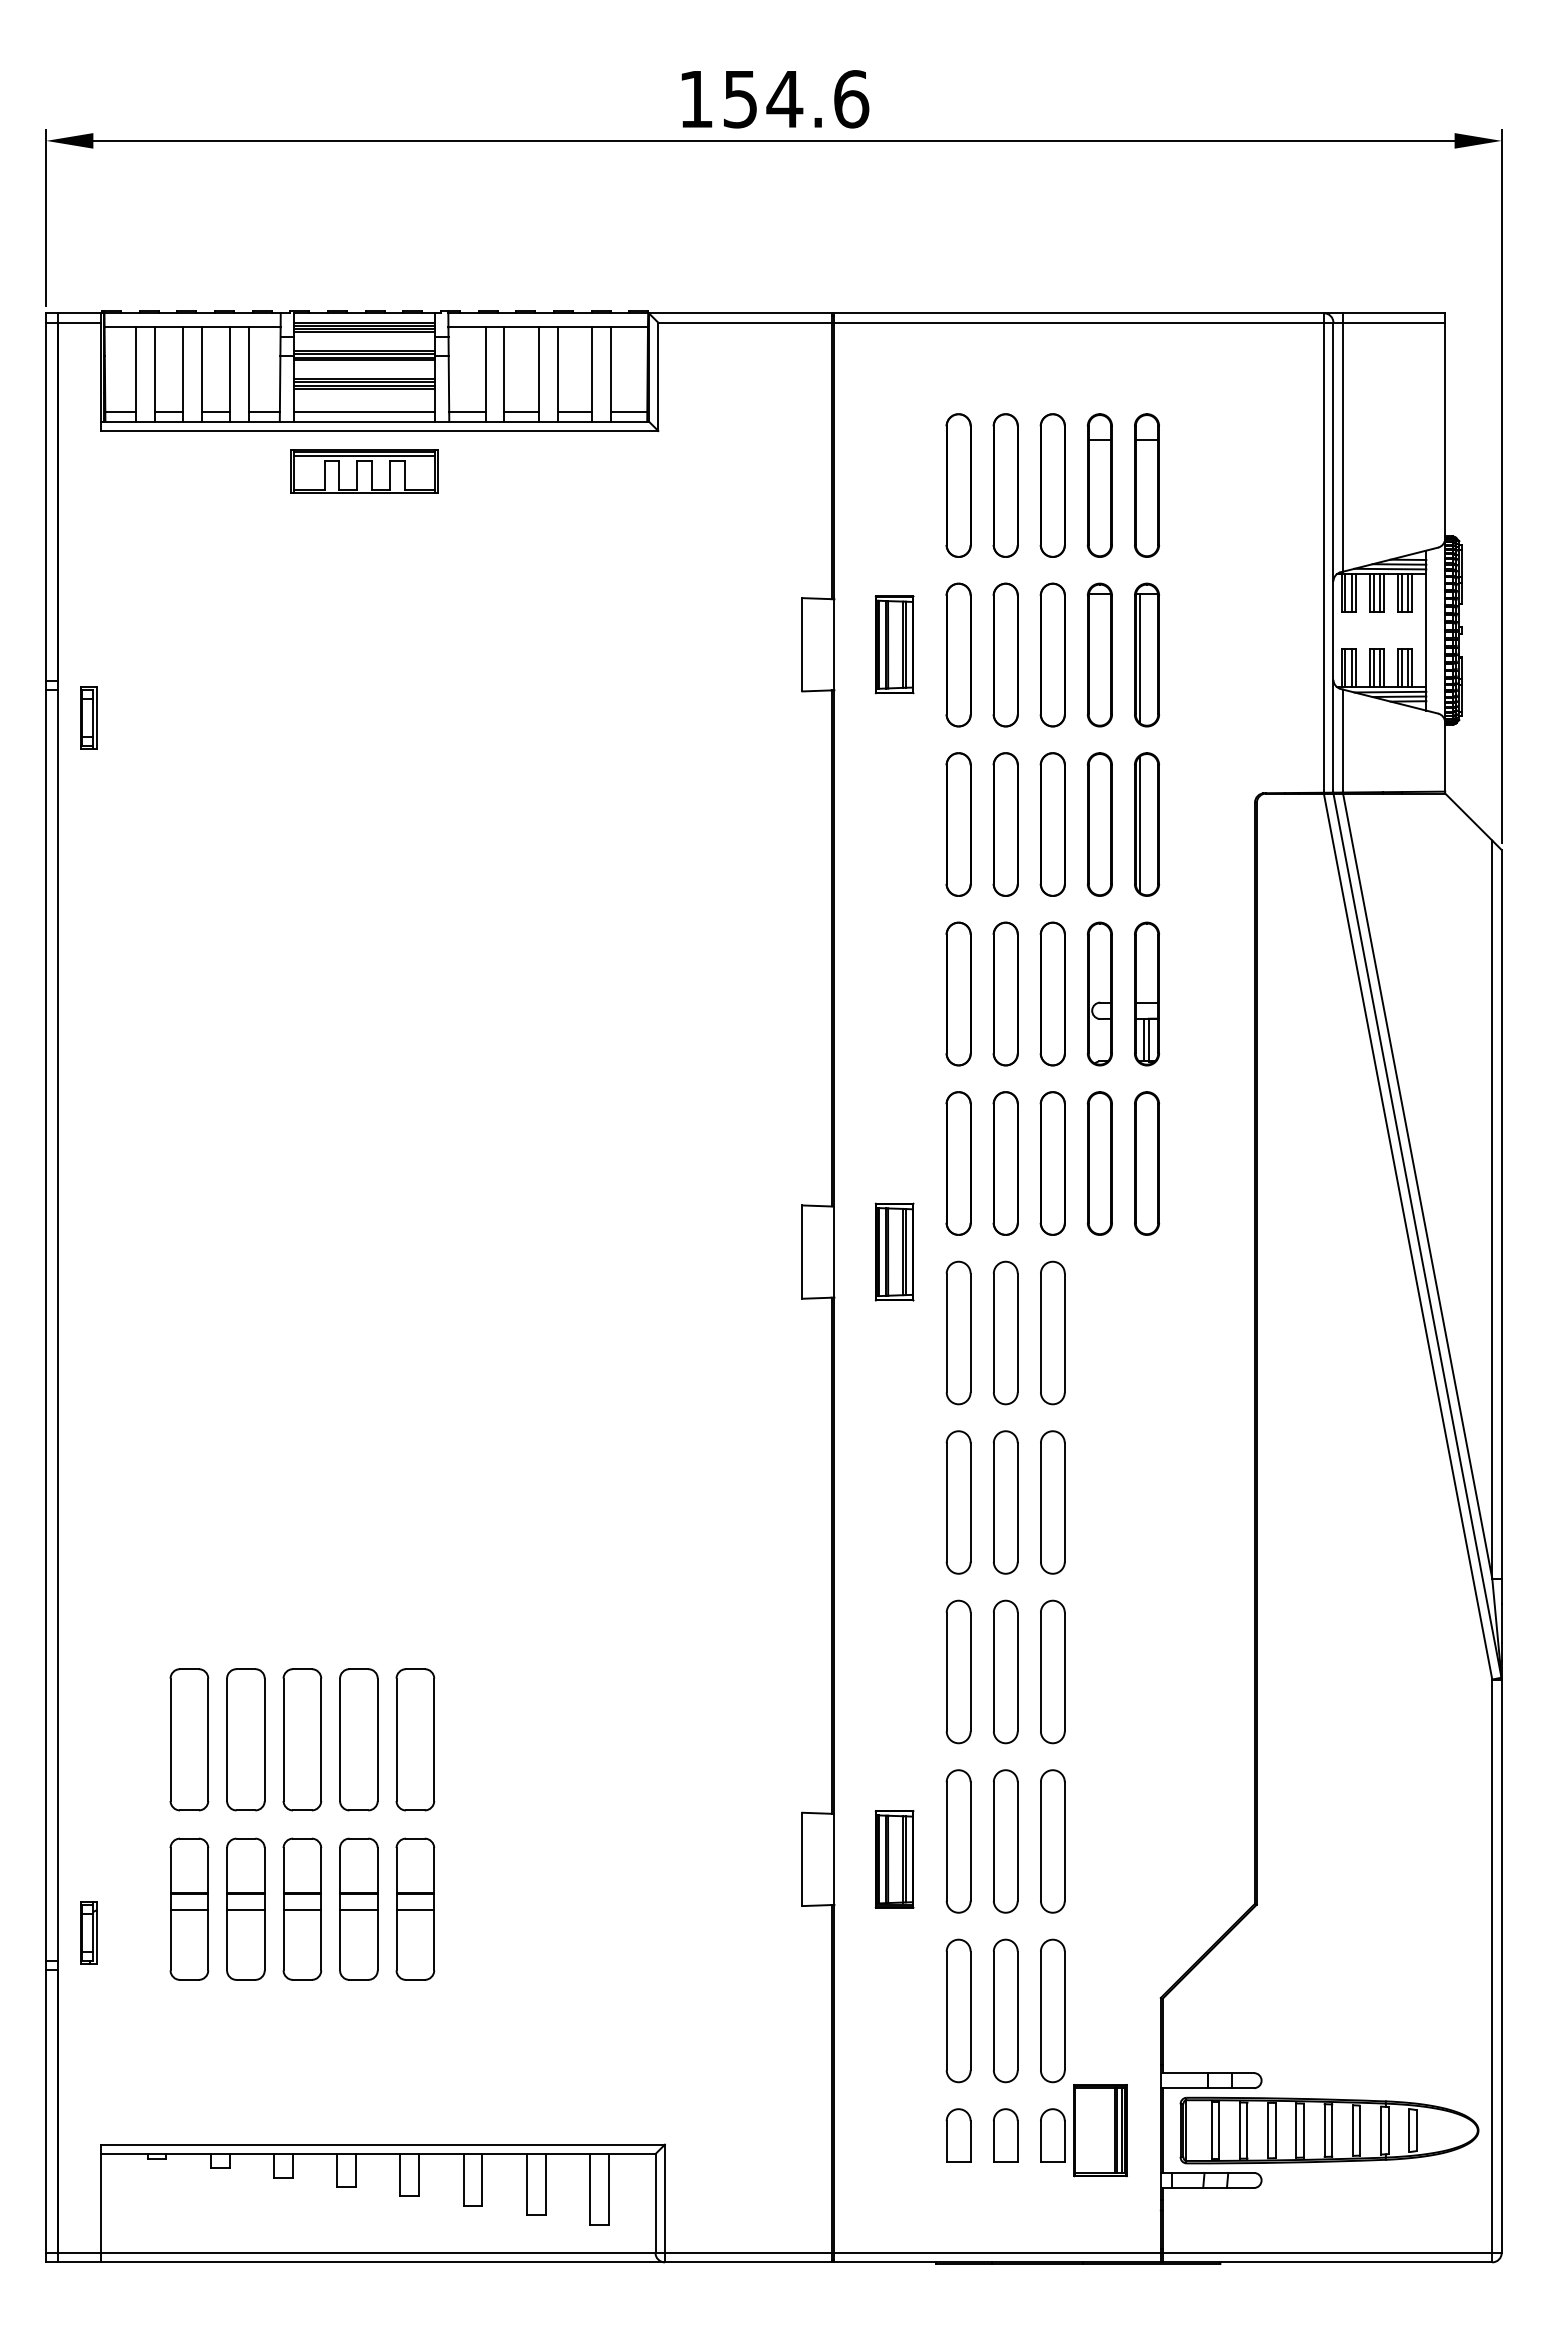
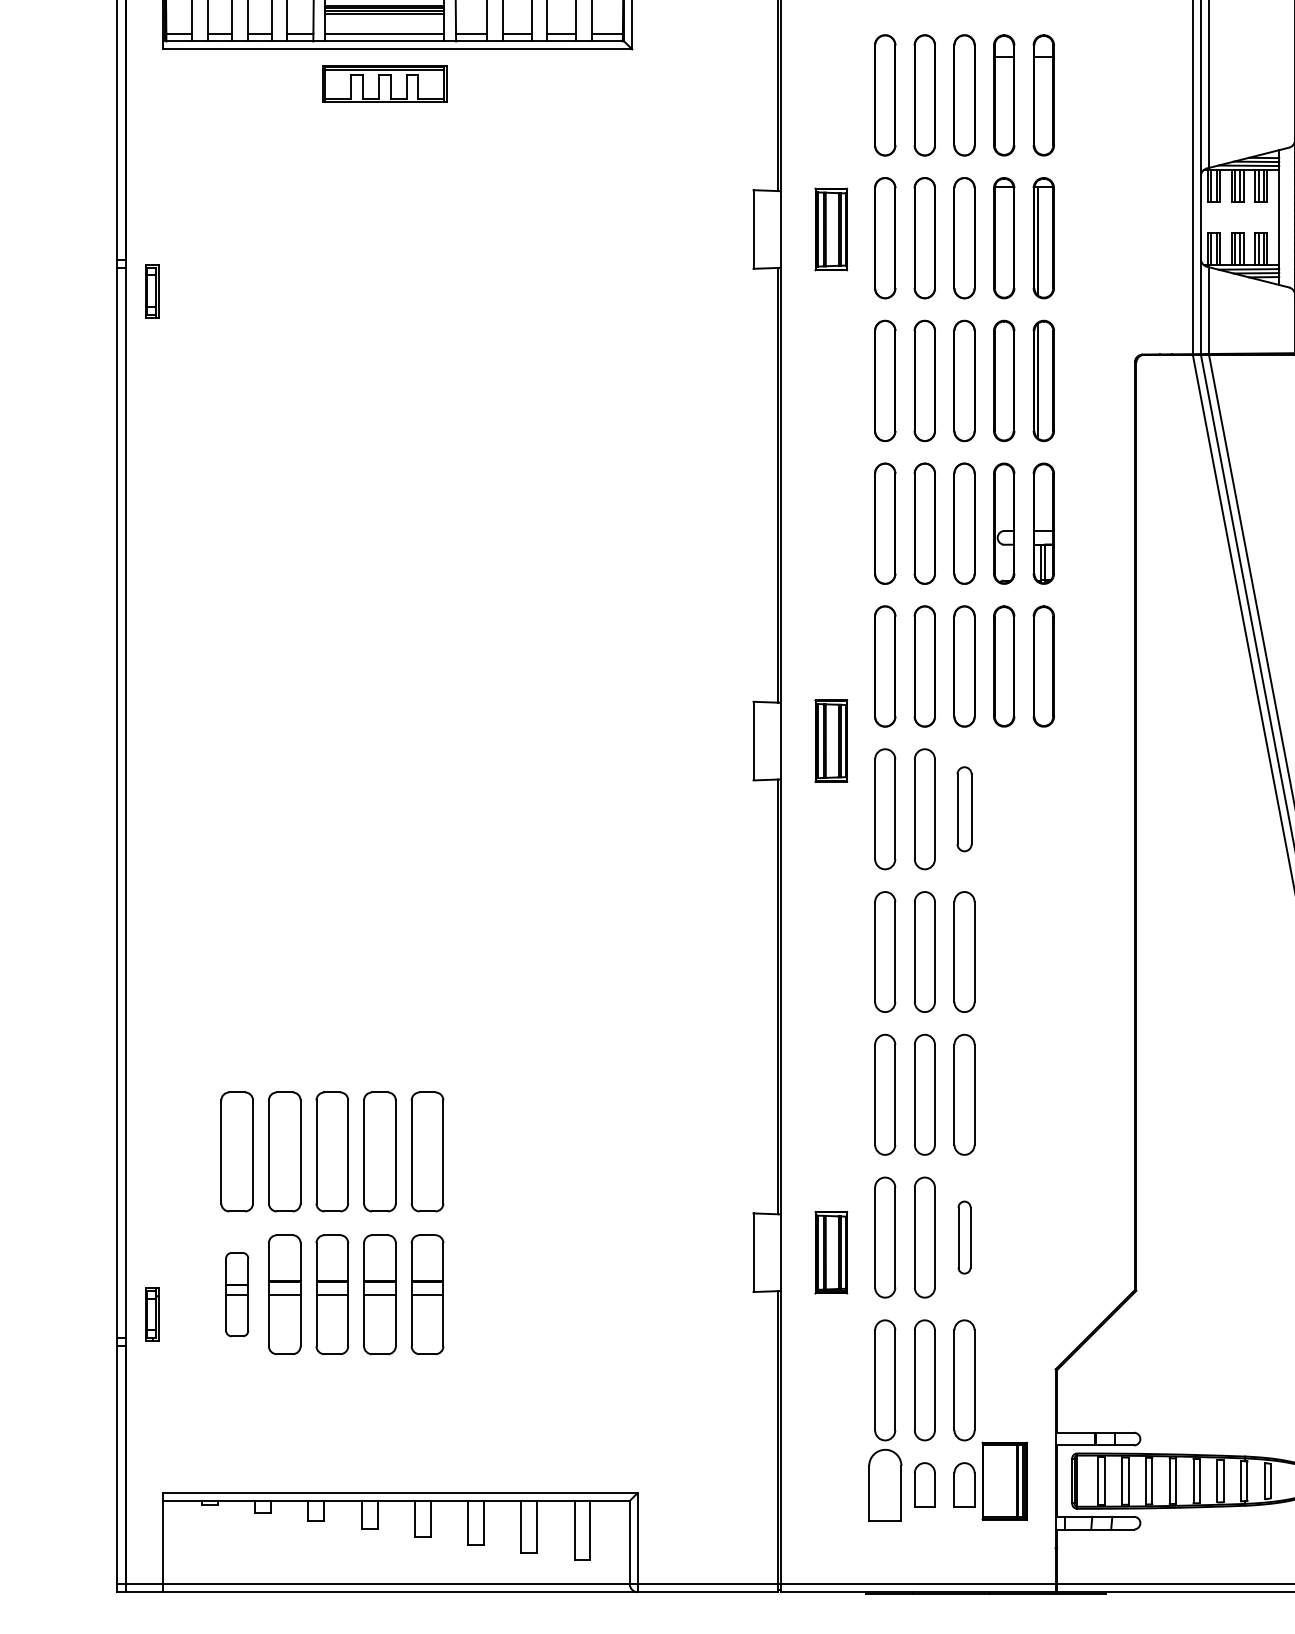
part: (1052, 1332) -> (964, 808), size x0.7
part: (1052, 1841) -> (964, 1237), size x0.6
part: (189, 1908) -> (237, 1294), size x0.7
part: (958, 2135) -> (885, 1485), size x1.6

